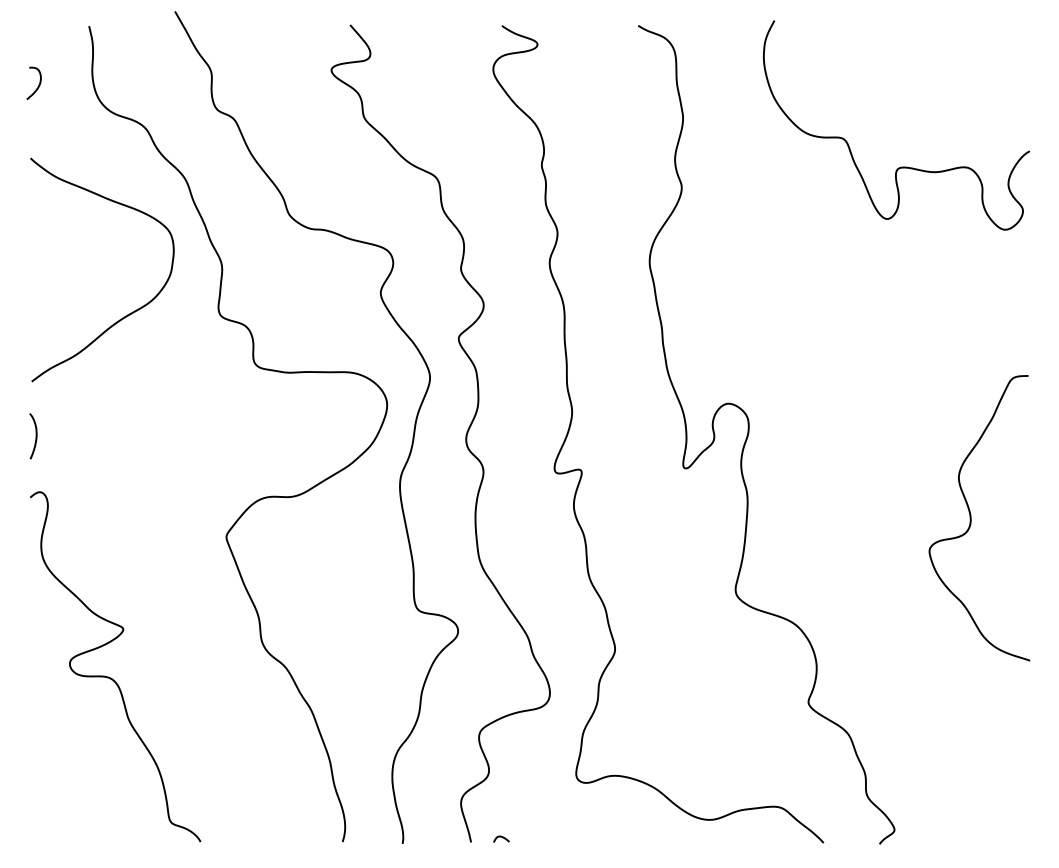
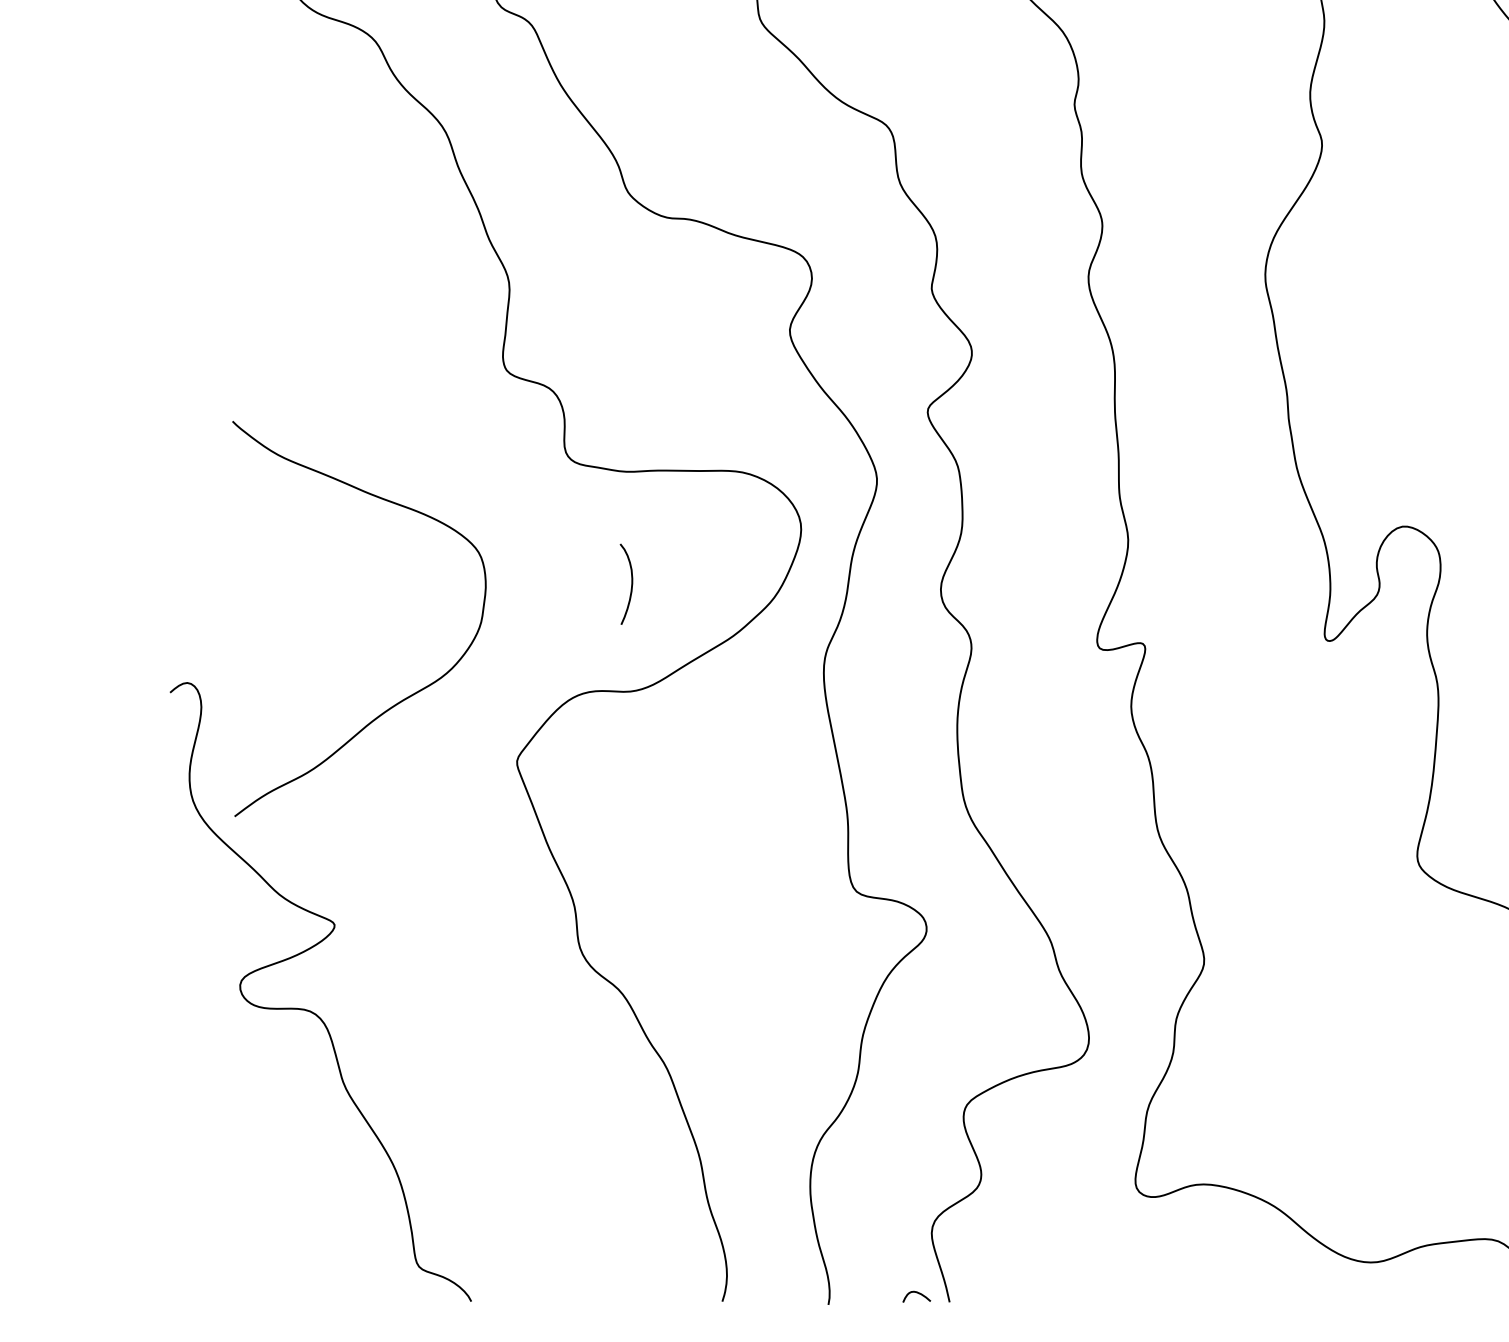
curve: (125, 315) -> (400, 699), moved
curve: (35, 436) -> (630, 584), moved
curve: (501, 837) -> (916, 1293), moved

